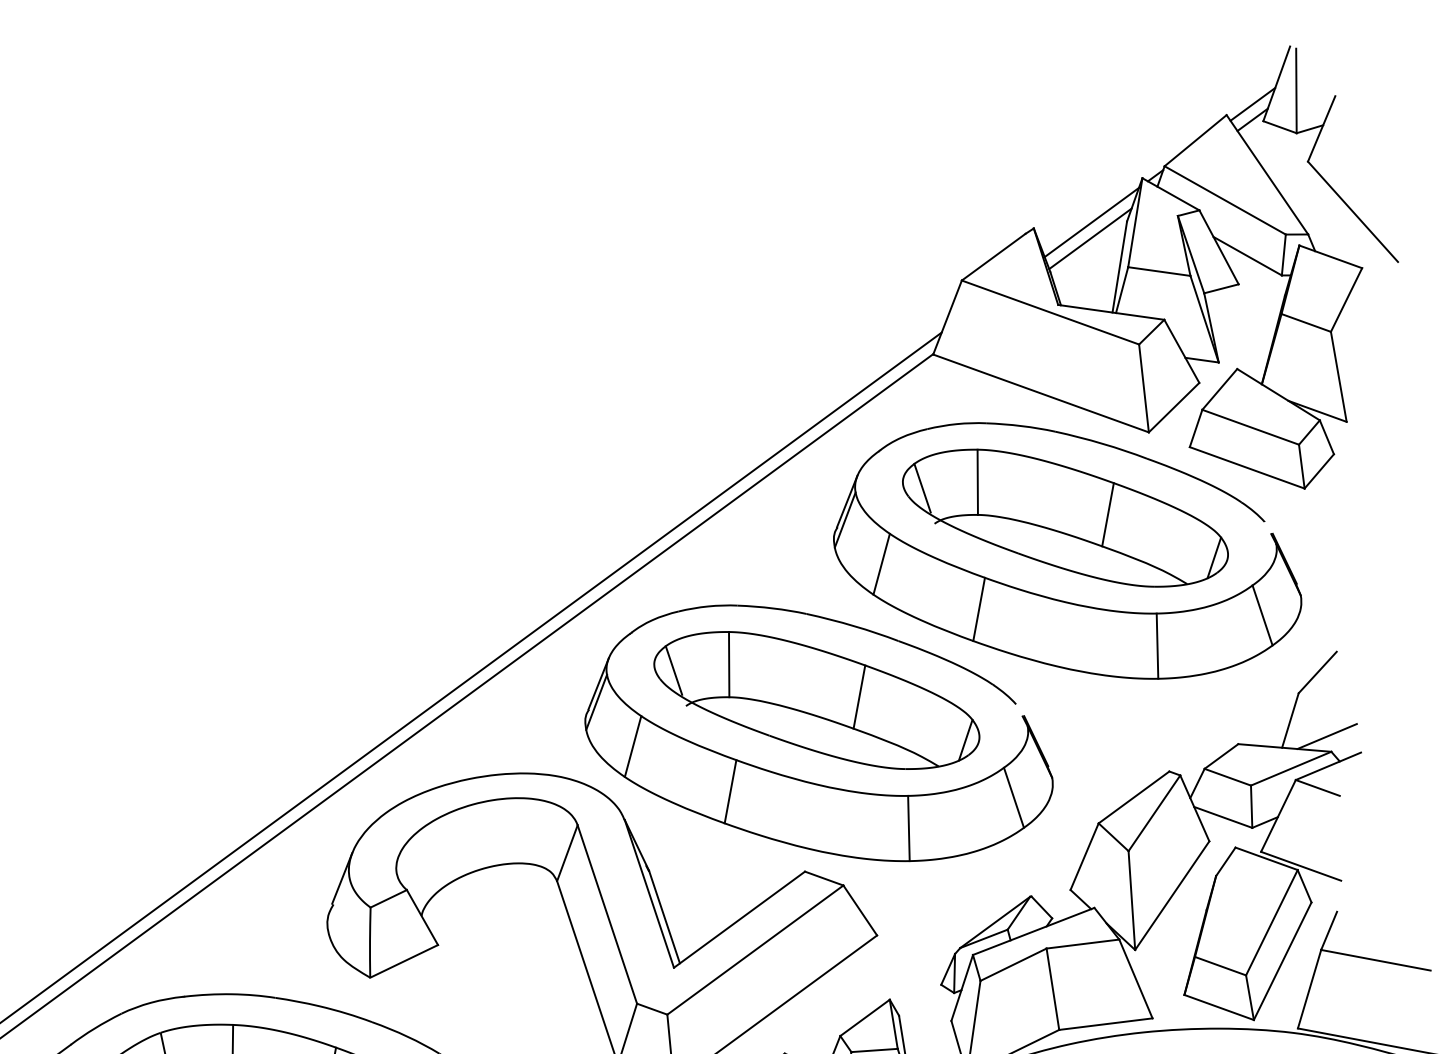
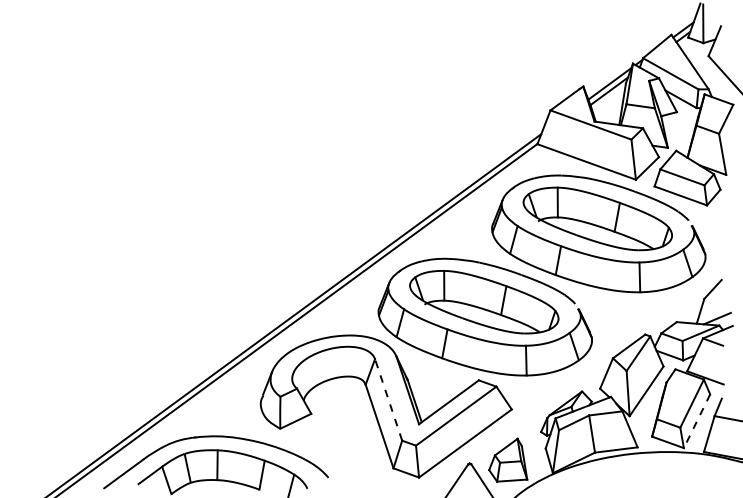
line: (607, 913) -> (388, 399), solid -> dashed
line: (1283, 961) -> (697, 421), solid -> dashed

